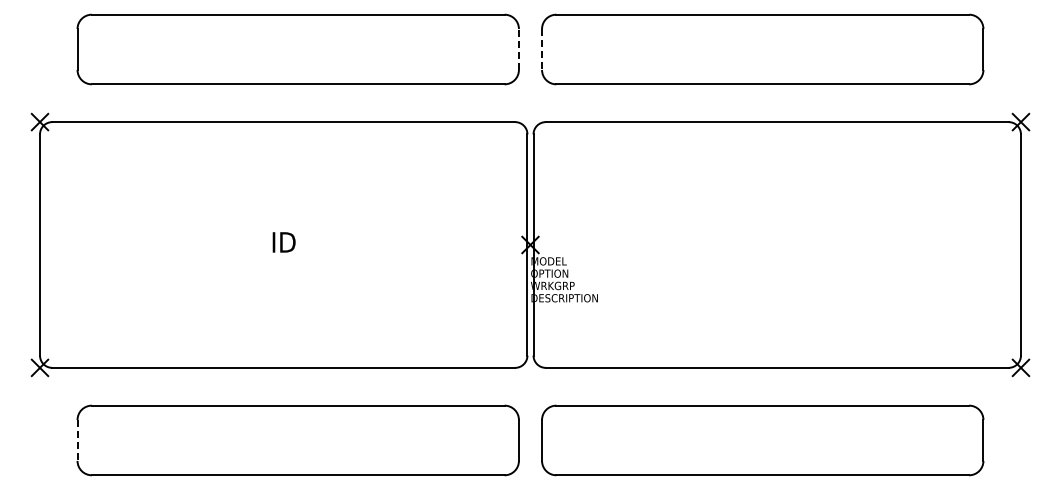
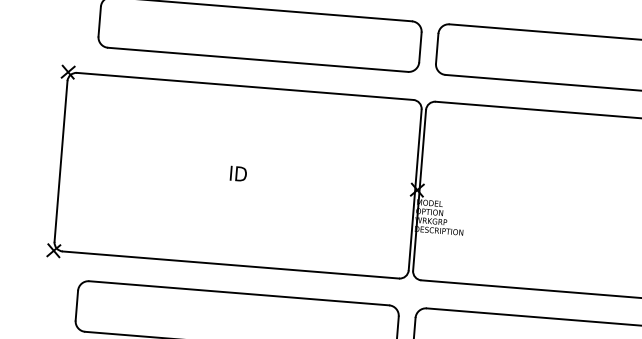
line: (518, 49) -> (420, 47), dashed -> solid
line: (542, 50) -> (437, 49), dashed -> solid
line: (77, 440) -> (76, 305), dashed -> solid

